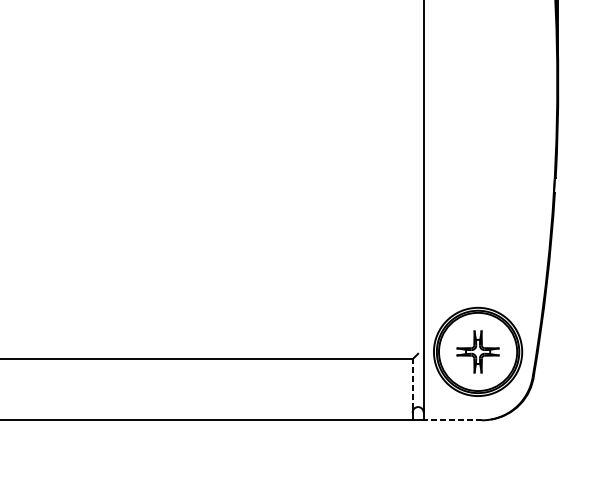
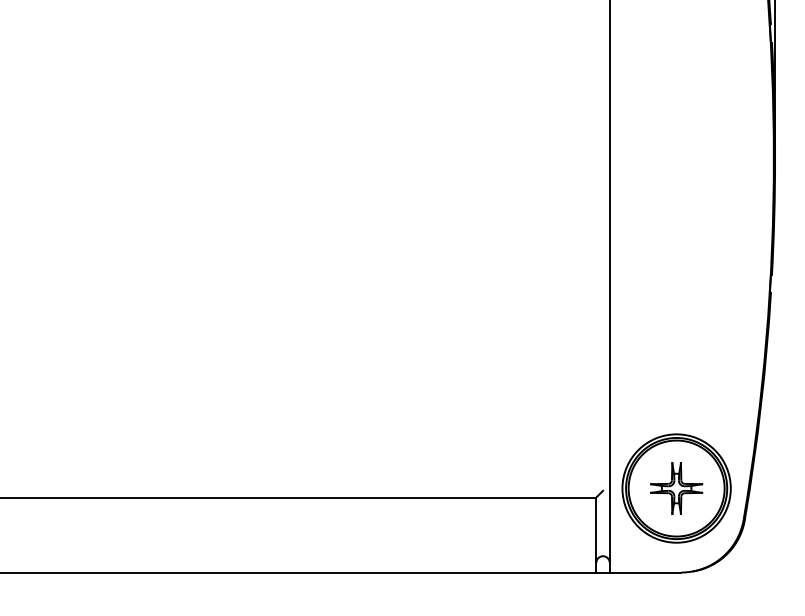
line: (412, 383) -> (596, 527), dashed -> solid
line: (452, 420) -> (645, 572), dashed -> solid

